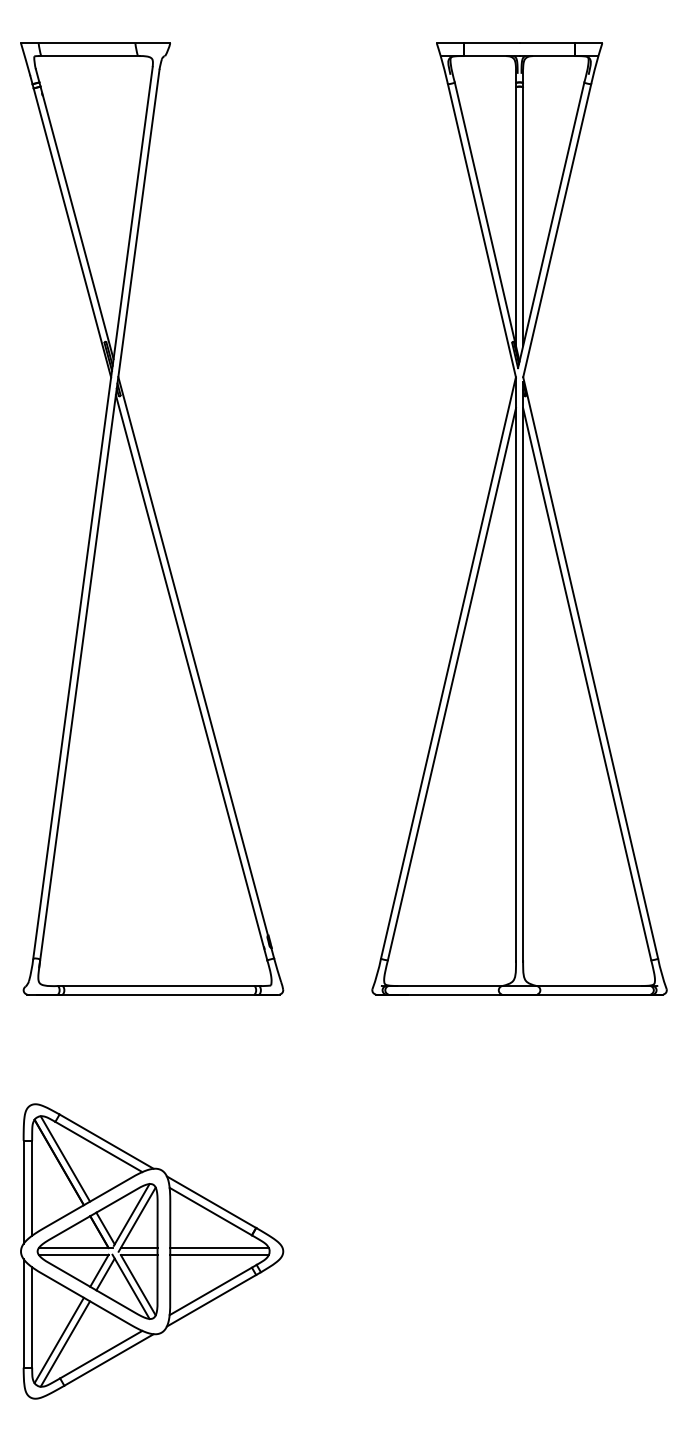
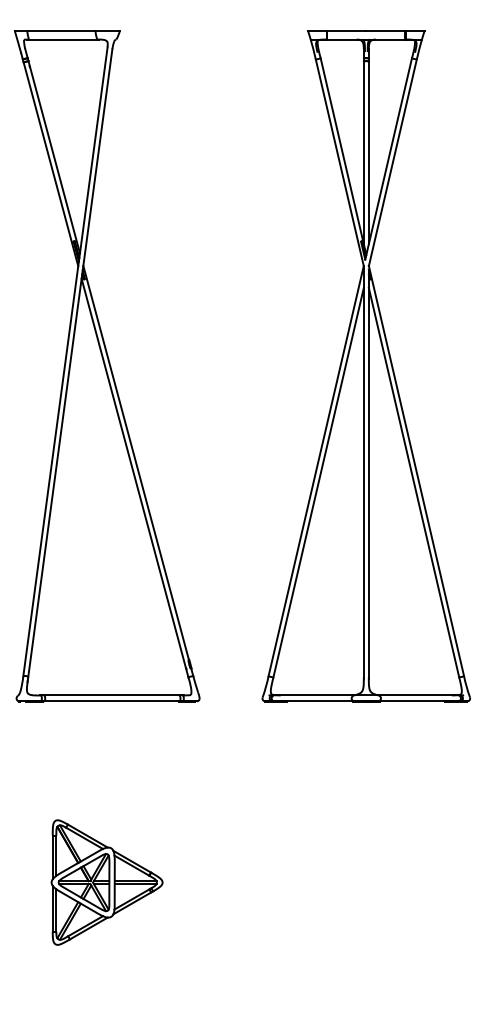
part: (151, 1251) -> (106, 882), size x0.6

